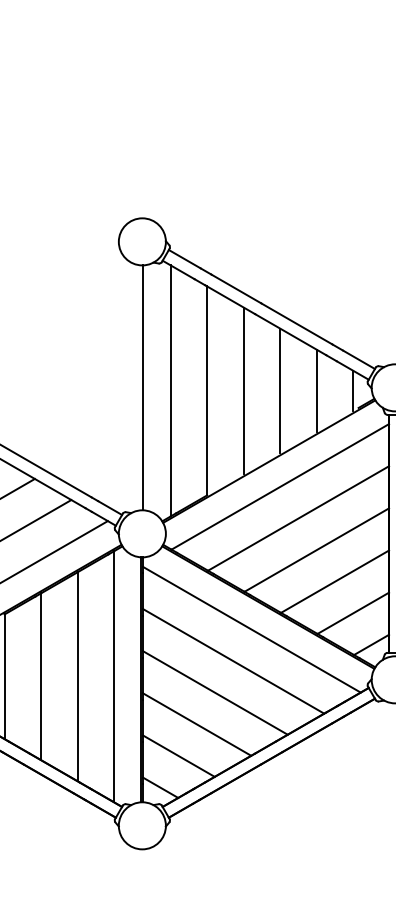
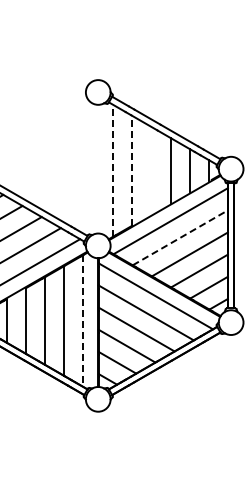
line: (142, 386) -> (98, 168), removed
line: (171, 390) -> (113, 170), solid -> dashed
line: (207, 390) -> (132, 170), solid -> dashed
line: (243, 390) -> (151, 170), removed
line: (298, 517) -> (180, 237), solid -> dashed
line: (114, 677) -> (83, 321), solid -> dashed

